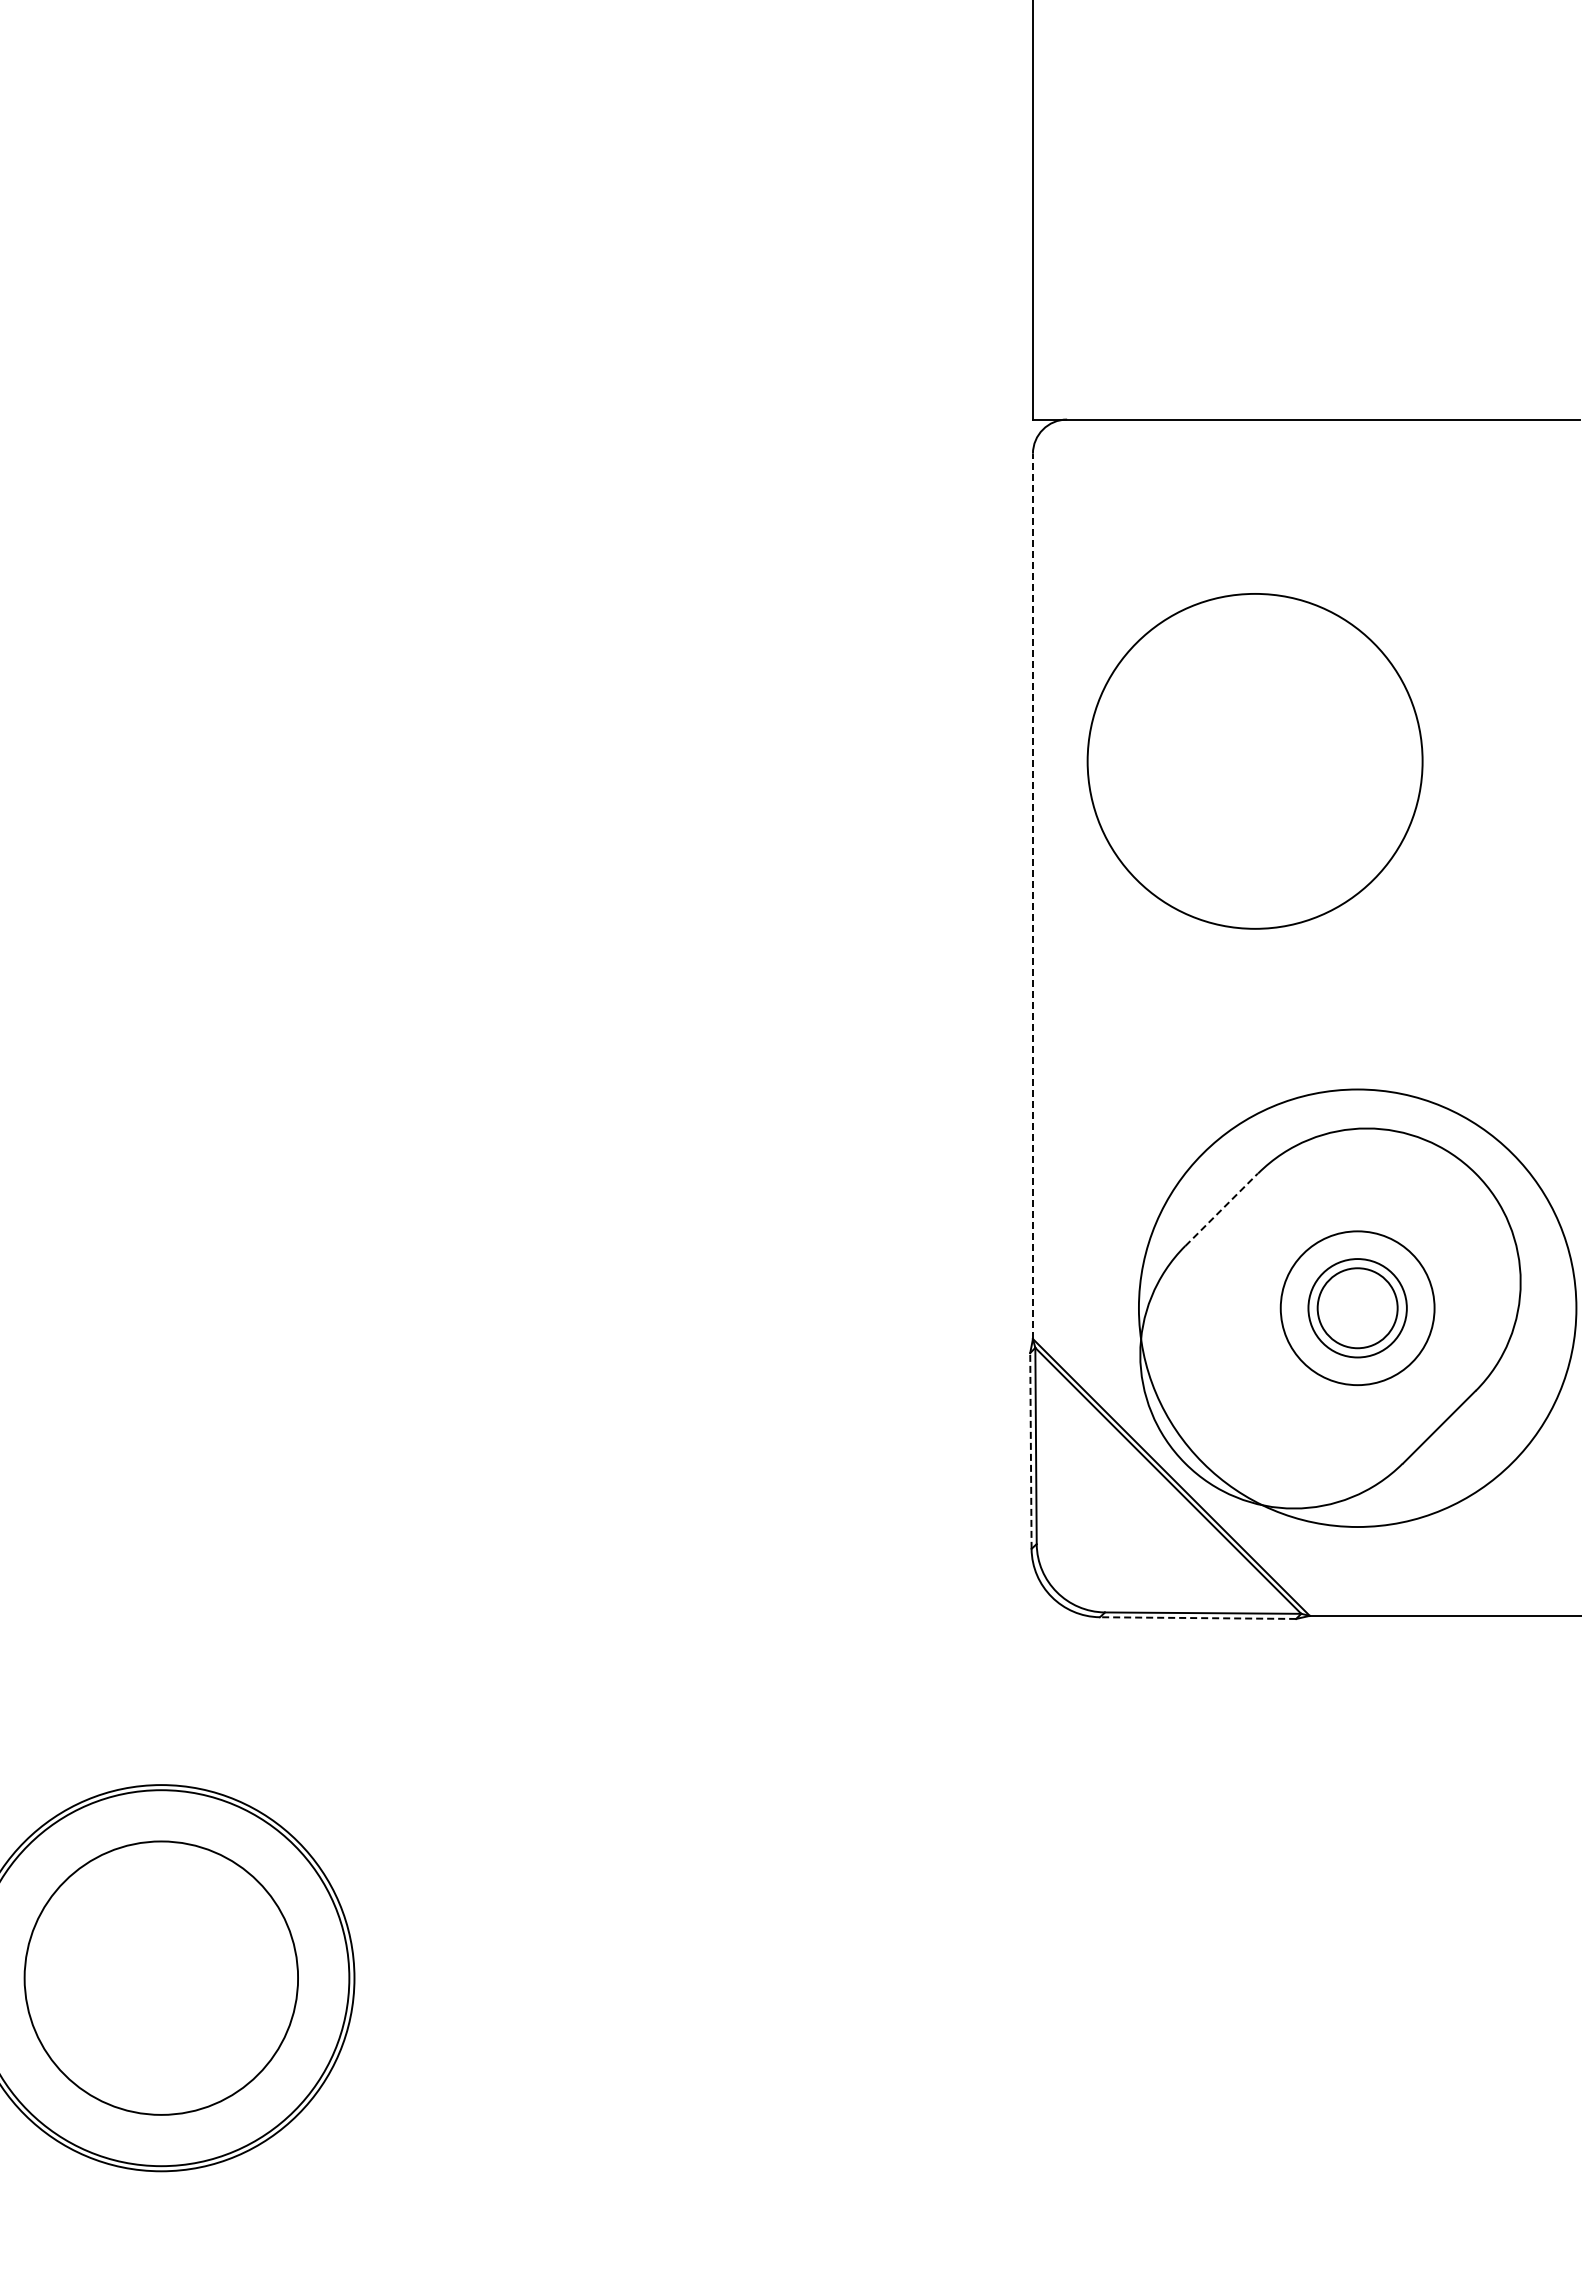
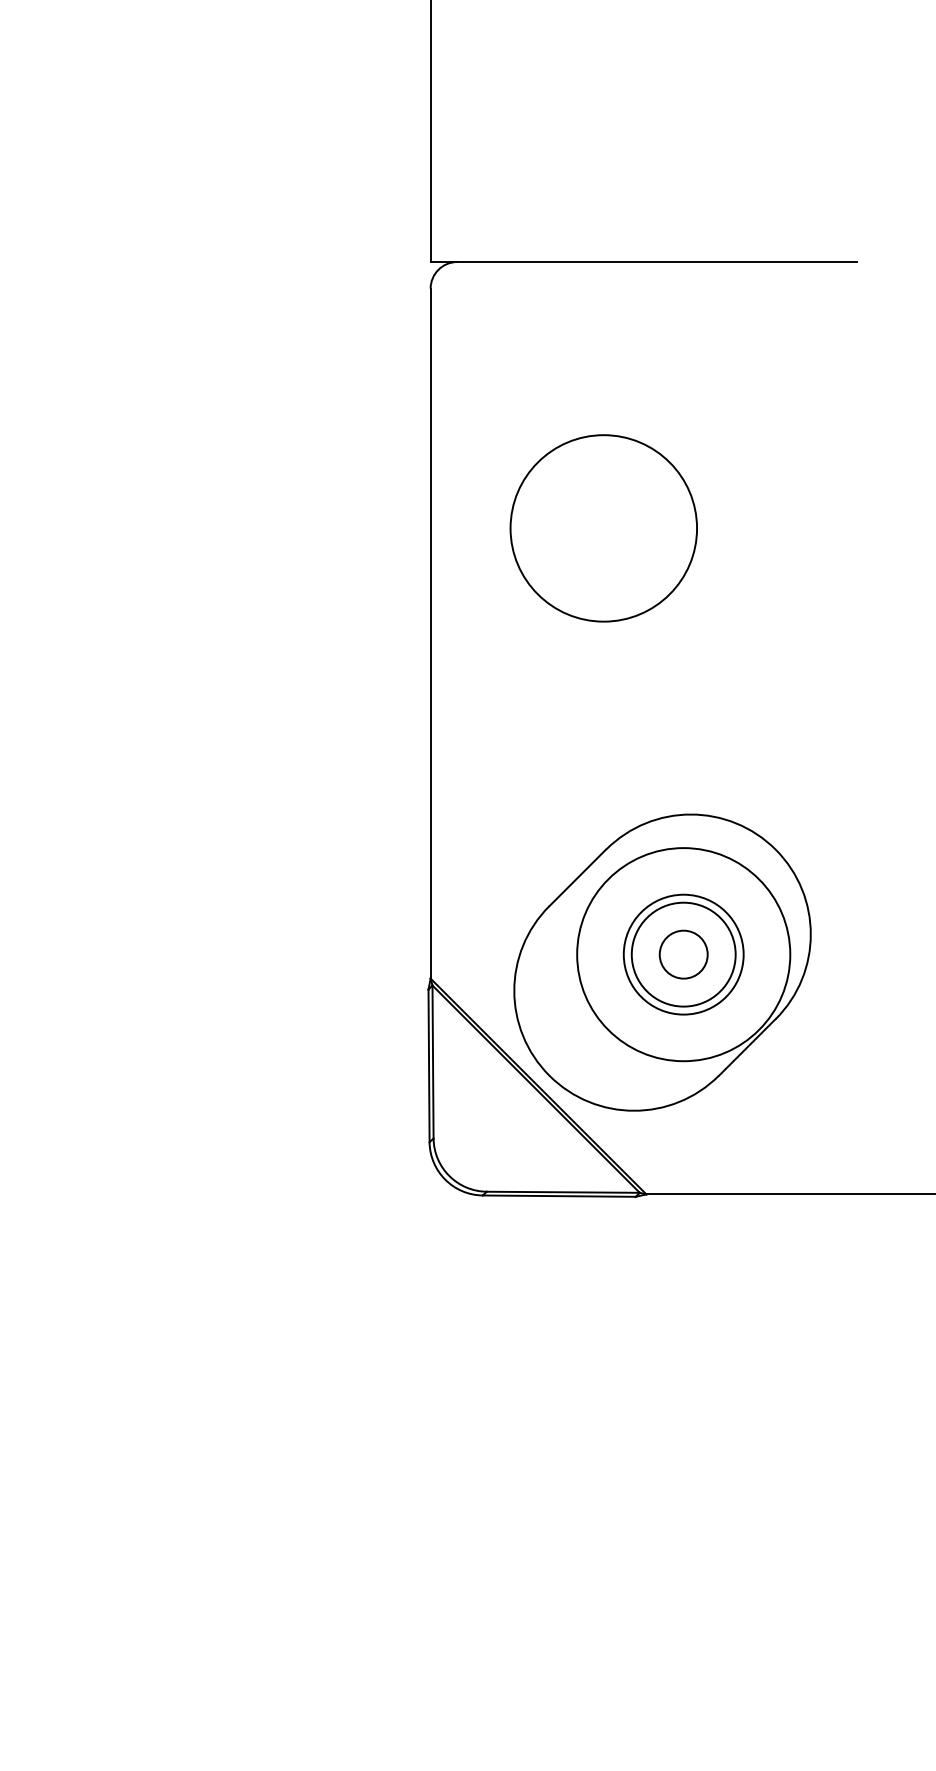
circle: (1254, 761) -> (603, 528), size x0.71
line: (1032, 896) -> (430, 633), dashed -> solid
line: (1221, 1209) -> (577, 877), dashed -> solid
circle: (1357, 1307) -> (683, 954), size x0.62
circle: (1357, 1307) -> (683, 954), size x1.67
circle: (1357, 1308) -> (683, 954), size x0.62
line: (1030, 1450) -> (428, 1065), dashed -> solid
line: (1197, 1618) -> (558, 1196), dashed -> solid

